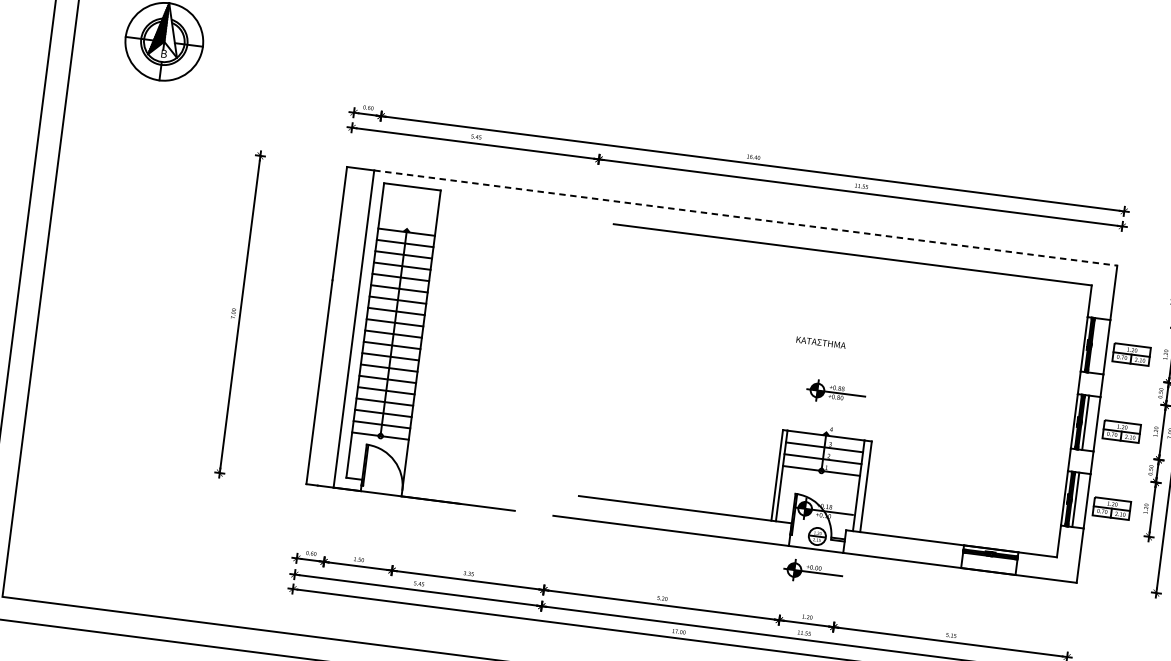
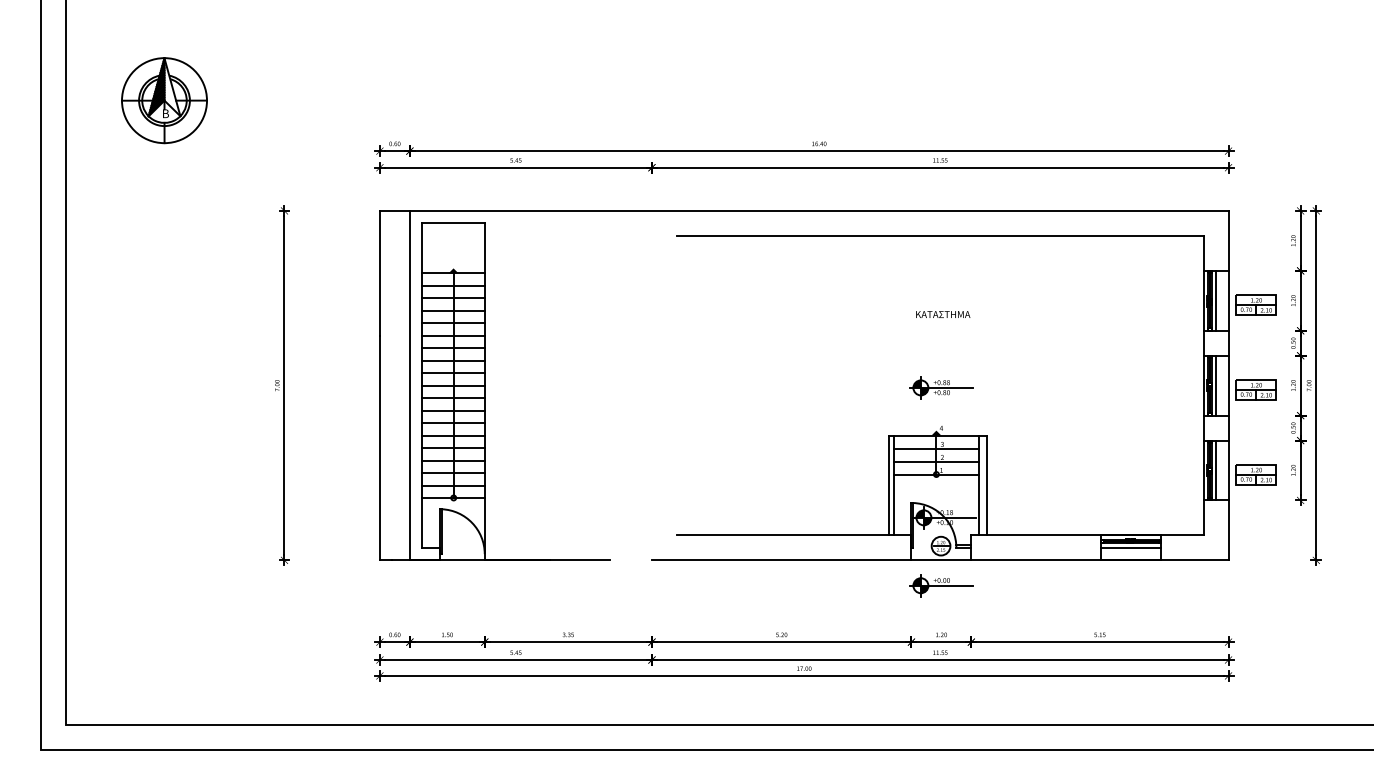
line: (746, 217) -> (819, 210), dashed -> solid
text: (821, 342) -> (943, 314), moved
line: (1095, 345) -> (1216, 300), added
line: (990, 559) -> (1131, 547), added

